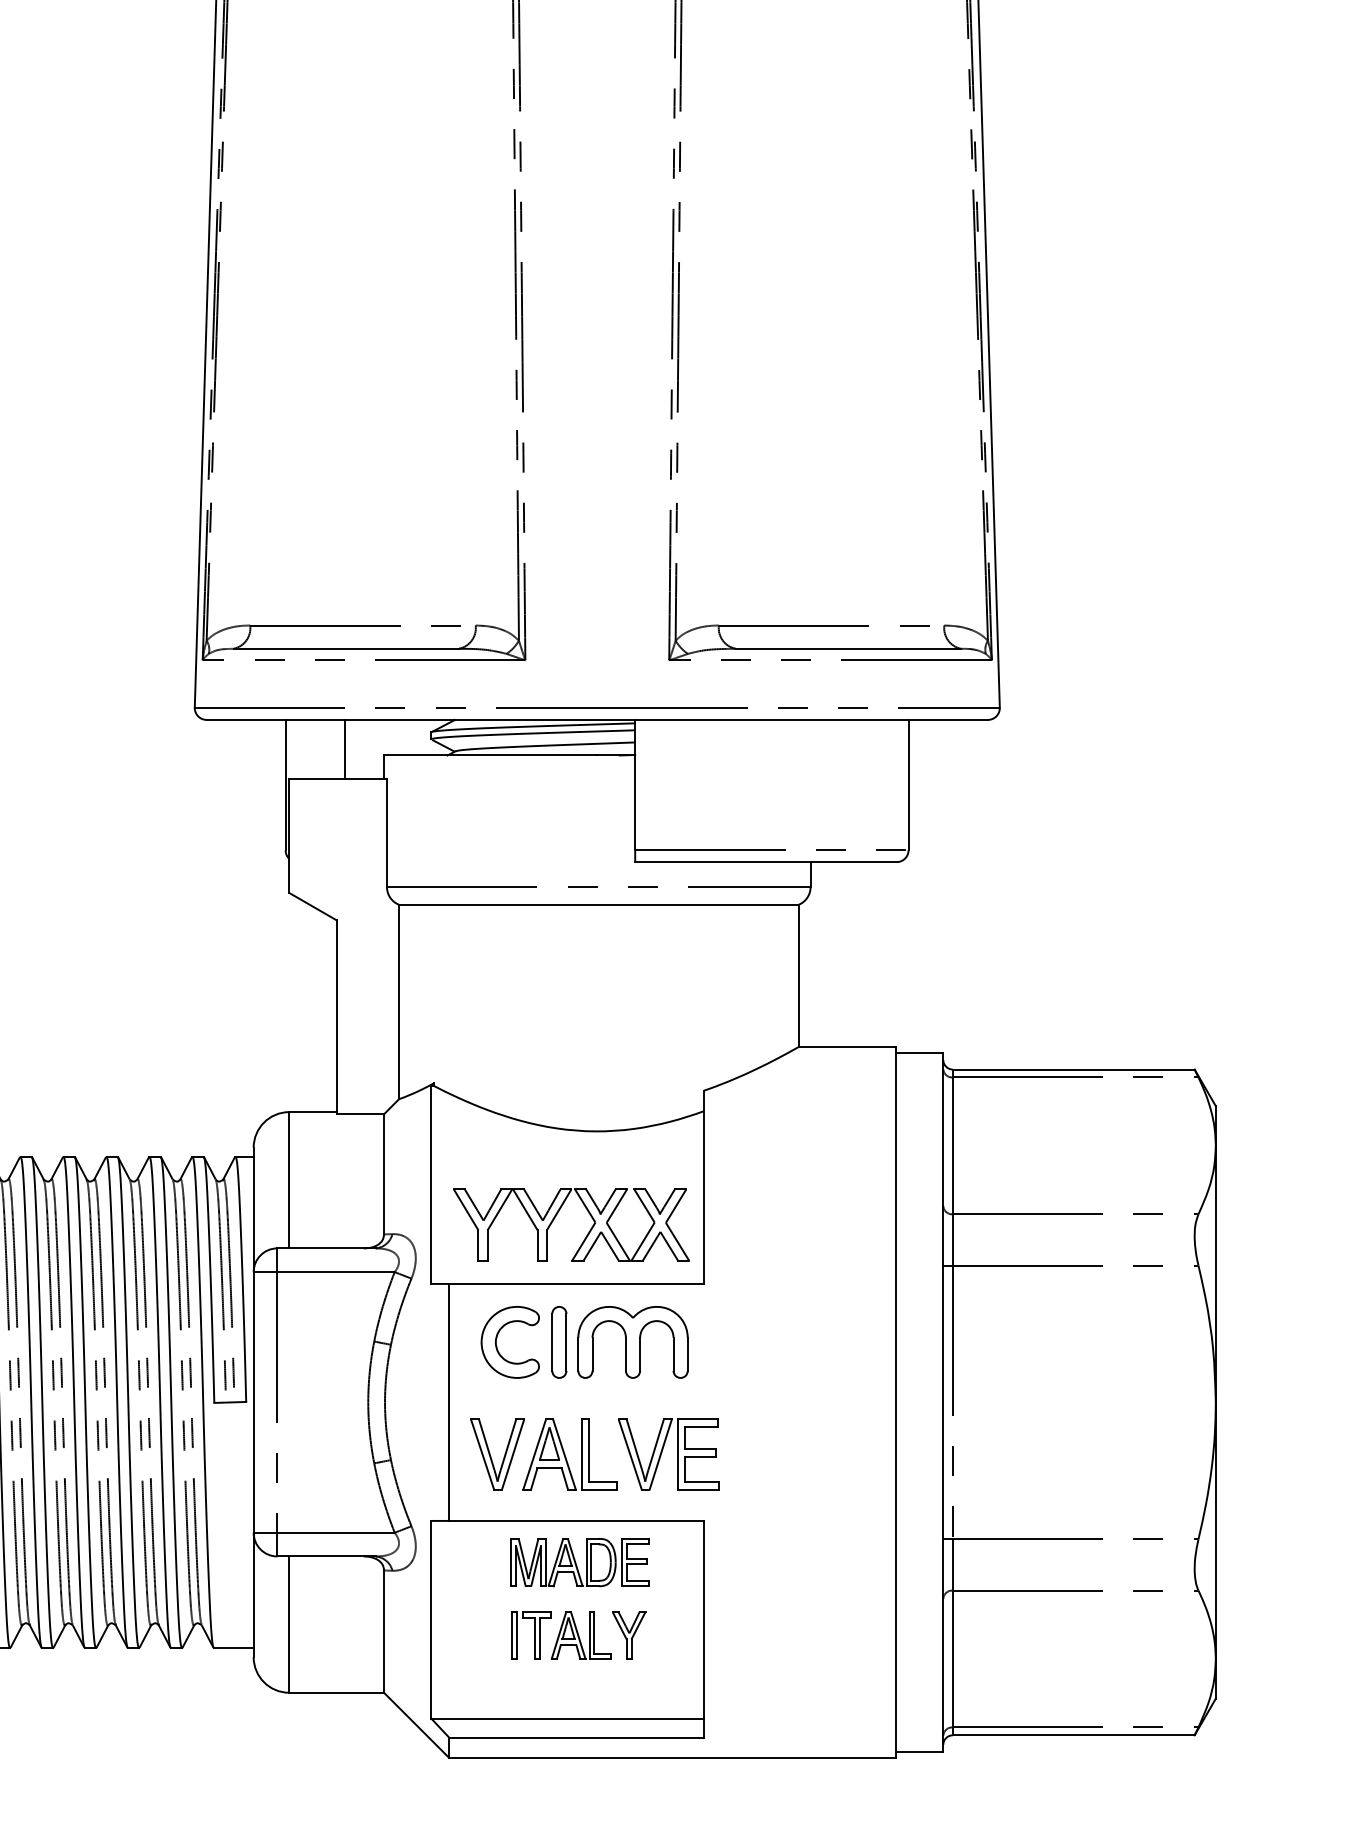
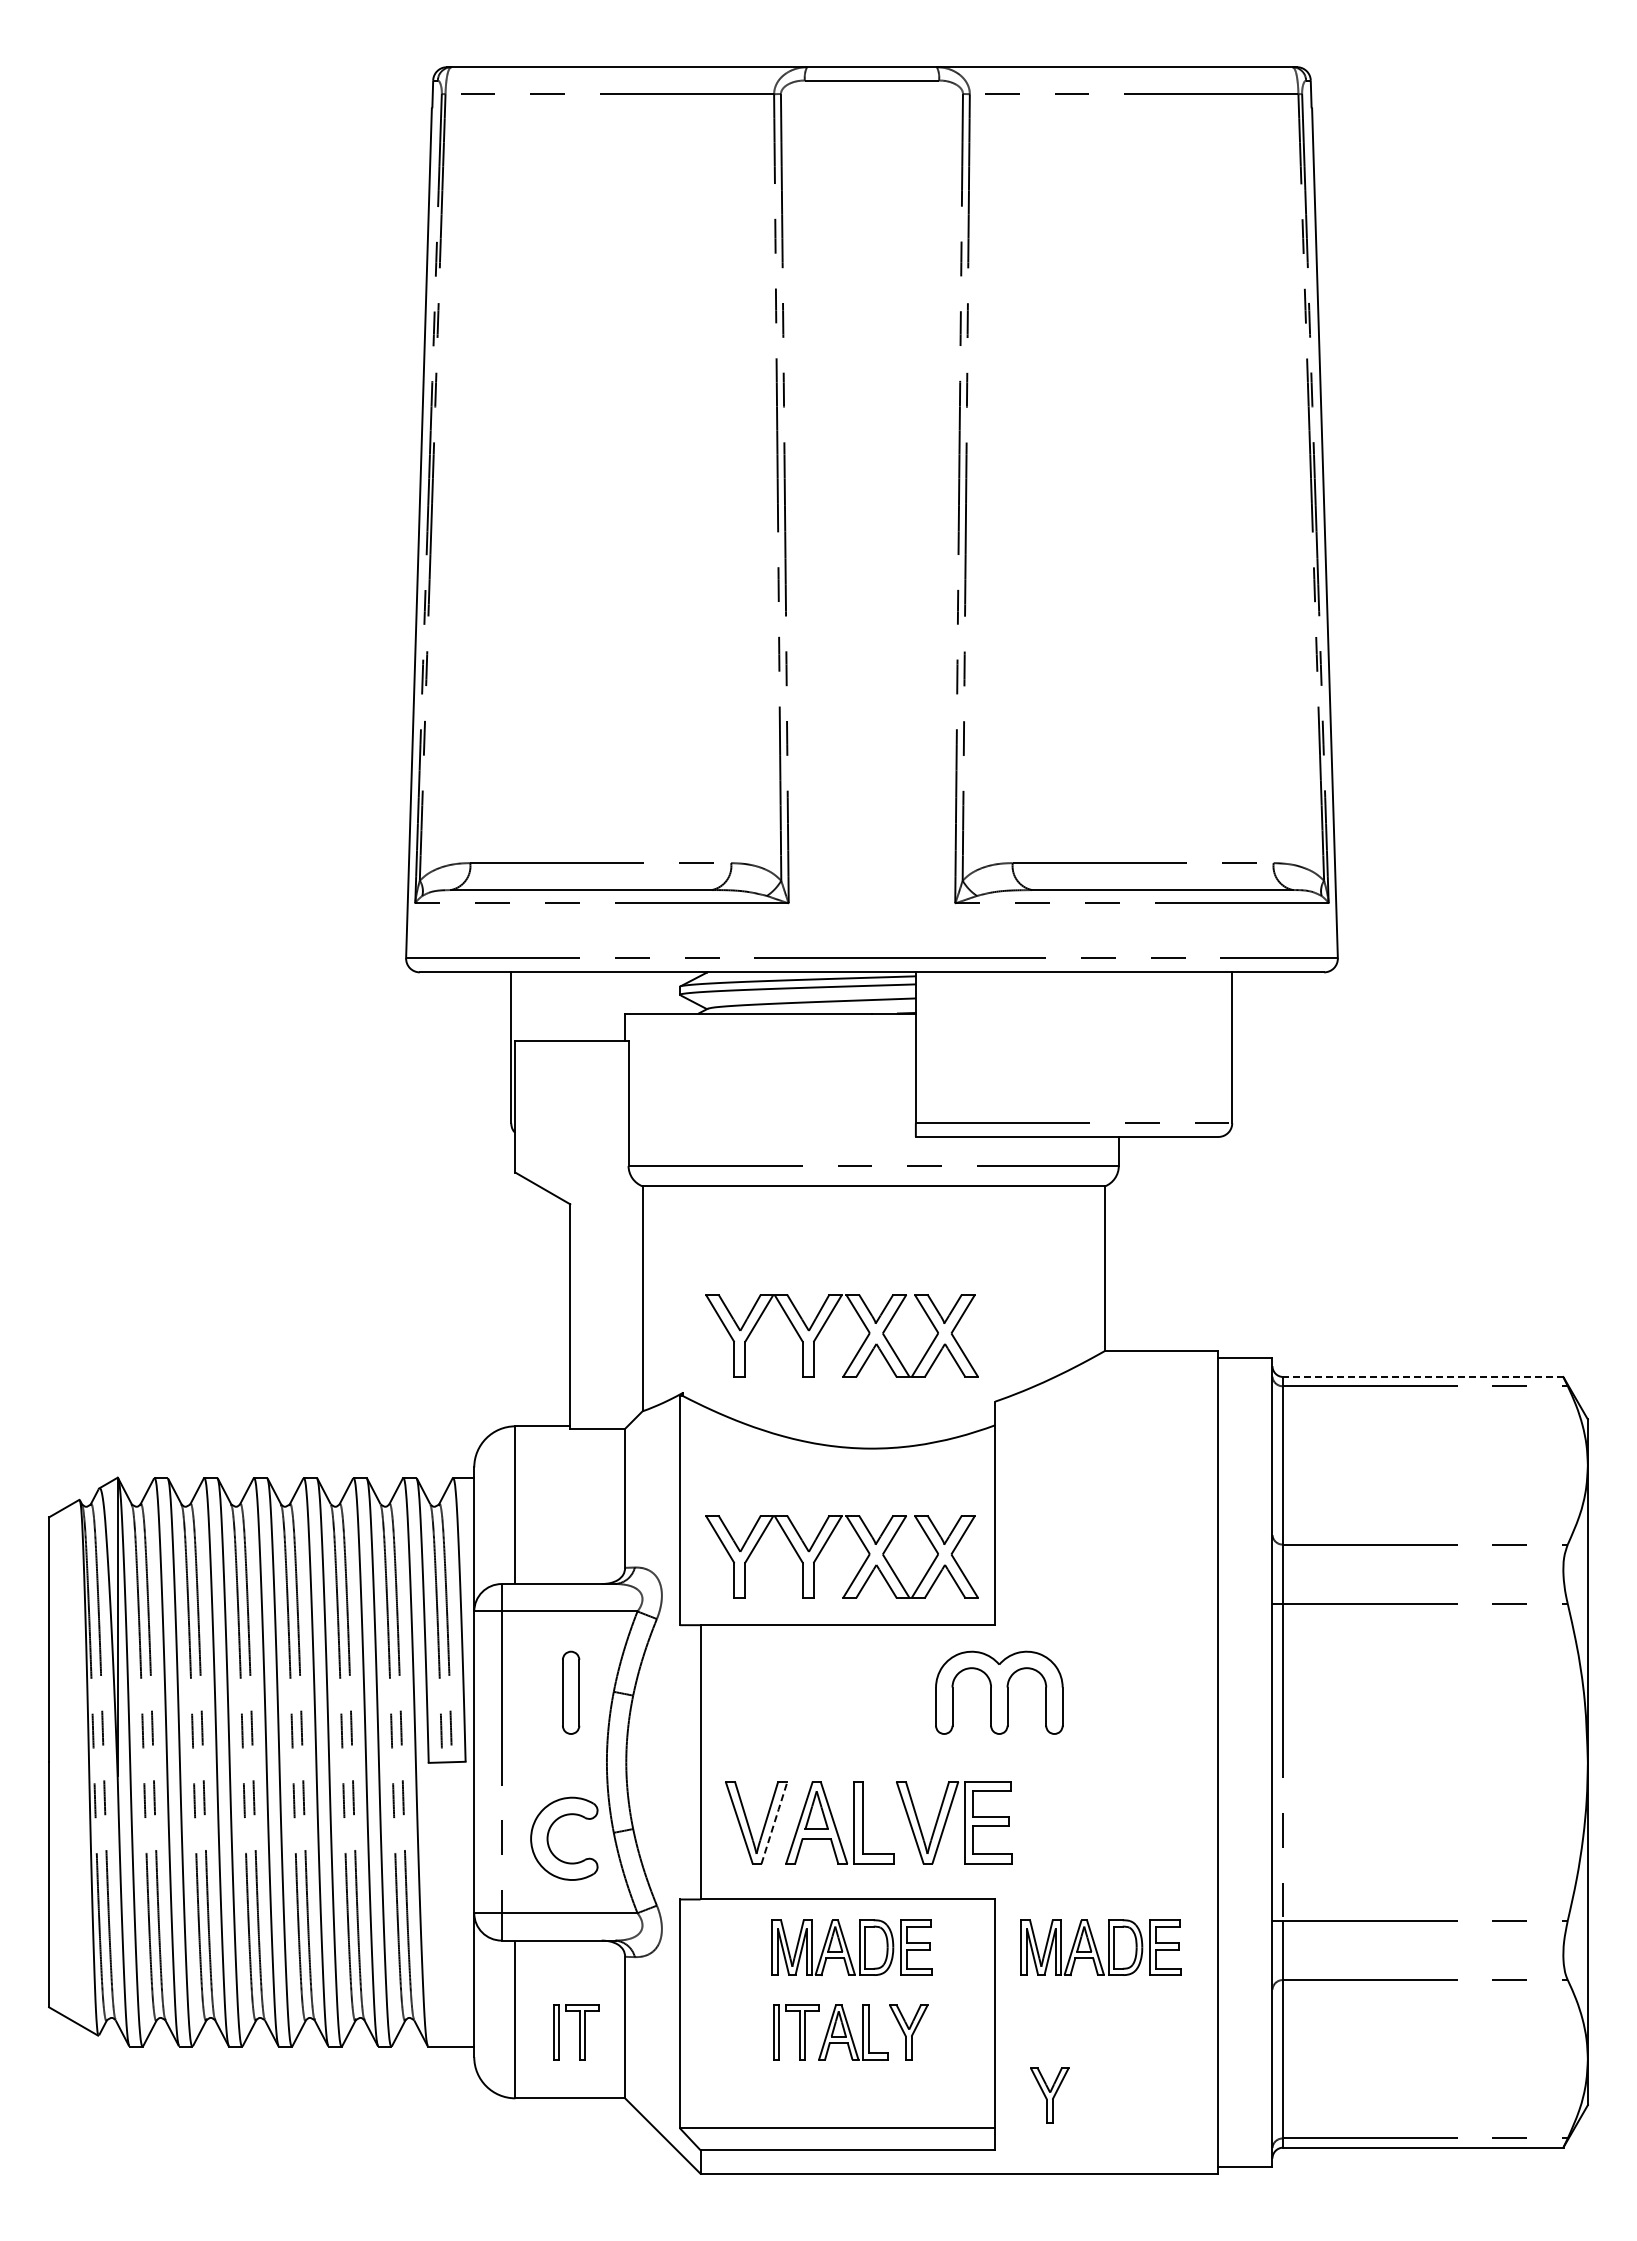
line: (345, 749) -> (580, 1006), removed
part: (556, 1025) -> (824, 1326), added
line: (1073, 1069) -> (1423, 1377), solid -> dashed
part: (497, 1337) -> (549, 1833), moved
part: (559, 1342) -> (571, 1692), moved
part: (633, 1342) -> (999, 1692), moved
line: (513, 1454) -> (774, 1822), solid -> dashed
part: (794, 1562) -> (1100, 1947), added
part: (342, 1635) -> (576, 2032), added
part: (750, 1690) -> (1049, 2095), added

